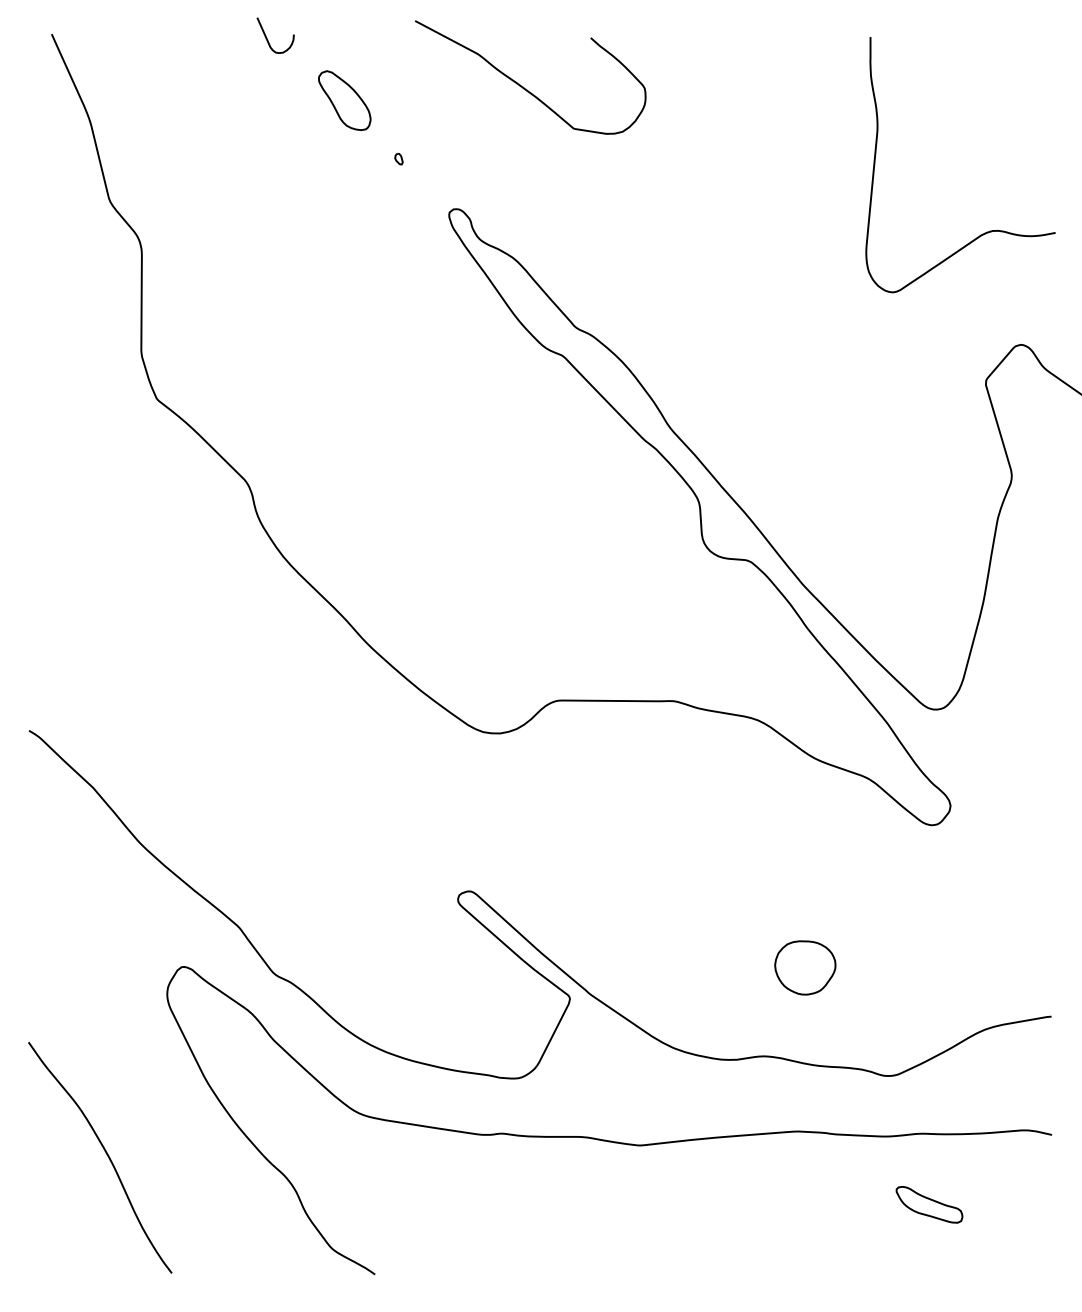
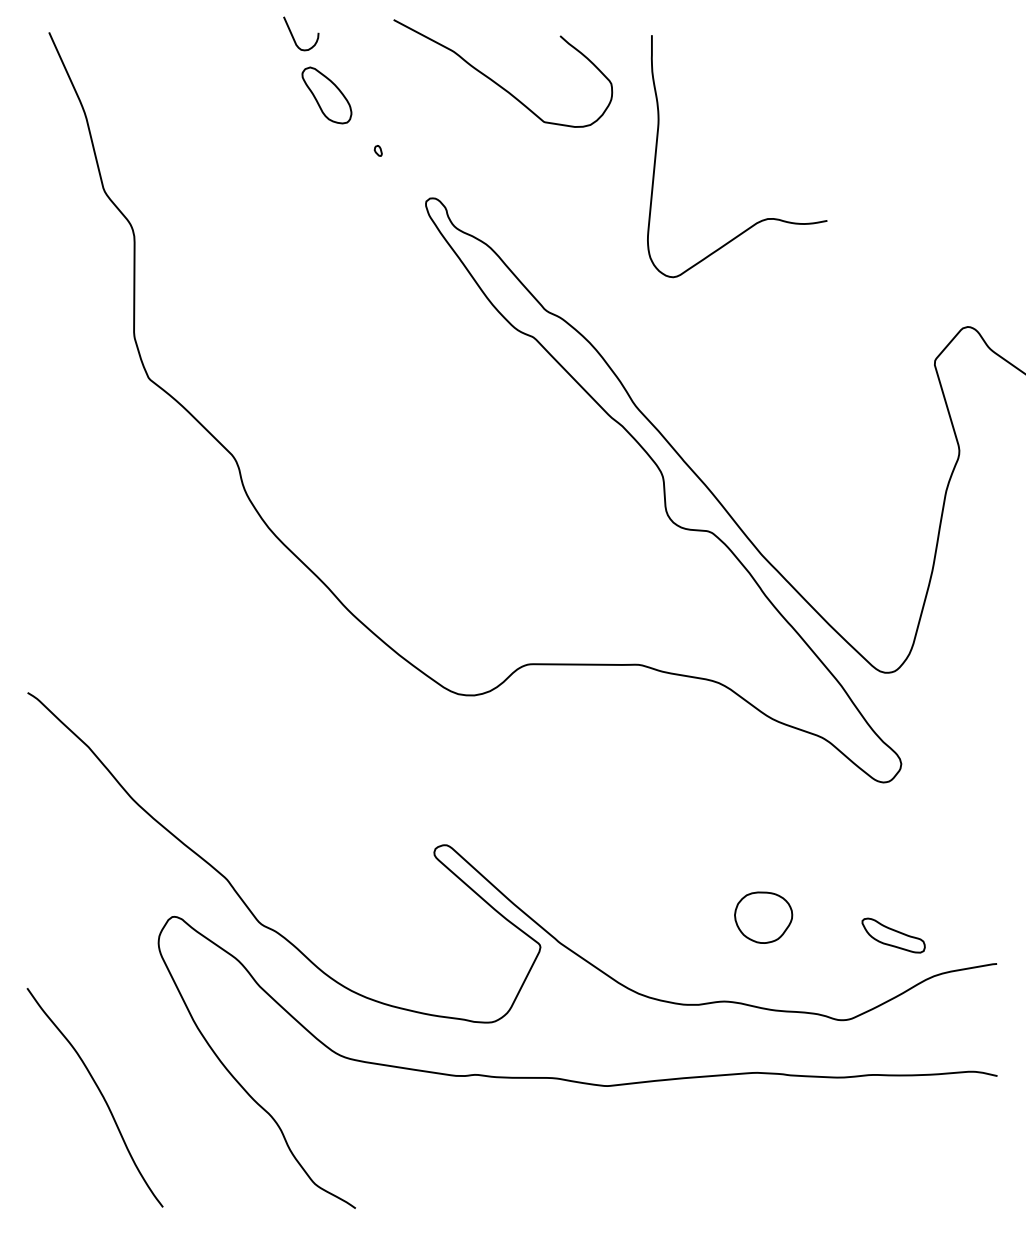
curve: (267, 37) -> (293, 35), moved
curve: (984, 232) -> (759, 220), moved
part: (929, 1204) -> (893, 935), moved

